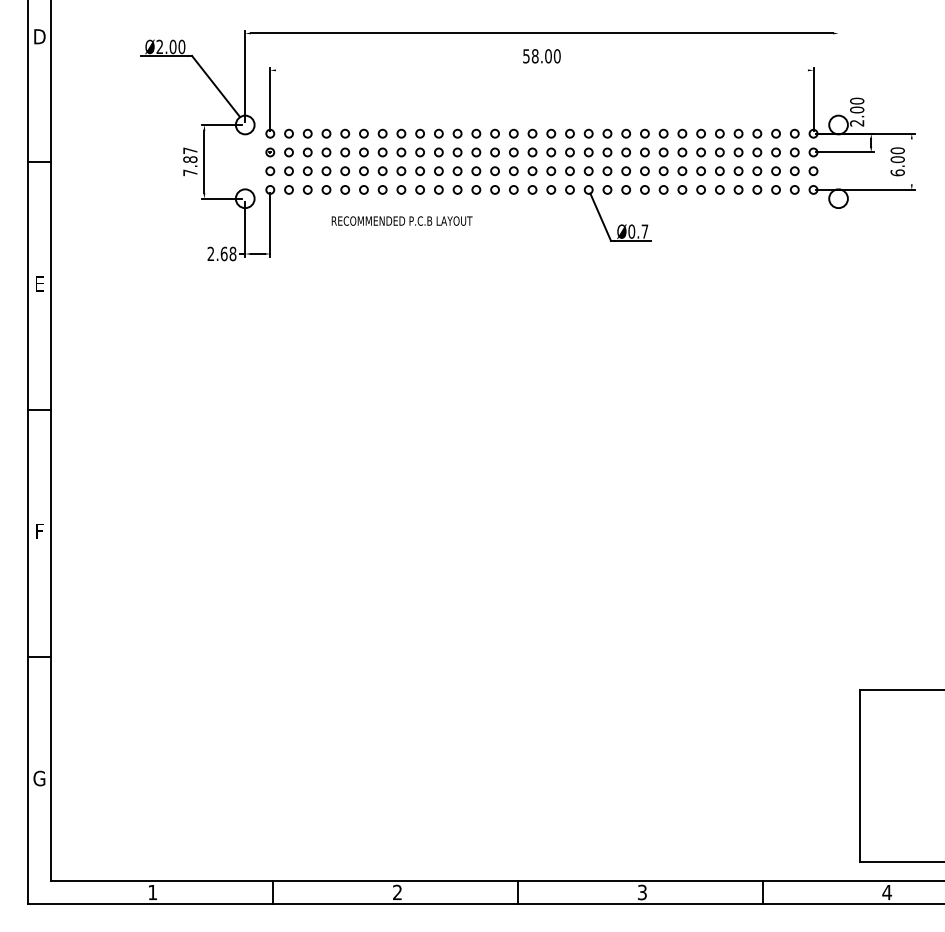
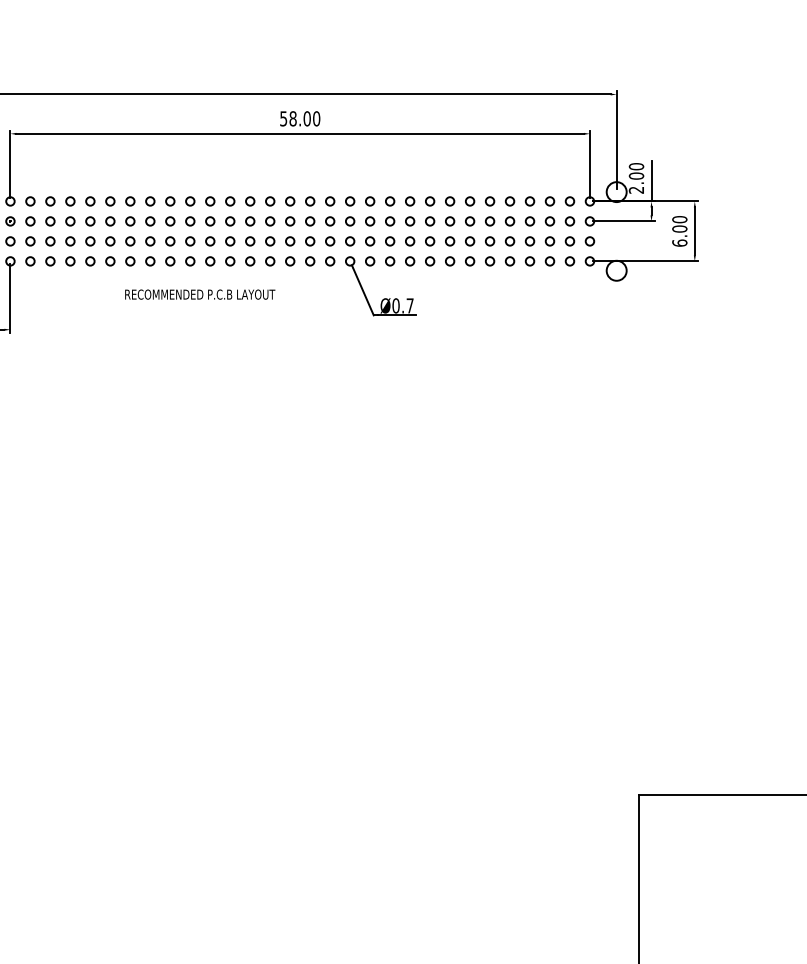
line: (541, 70) -> (299, 133), added
line: (838, 76) -> (616, 140), added
line: (871, 114) -> (651, 180), added
line: (911, 161) -> (694, 231), added
text: (401, 220) -> (199, 293), moved

